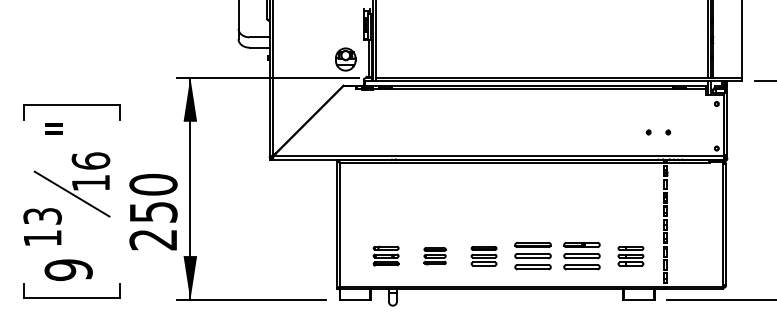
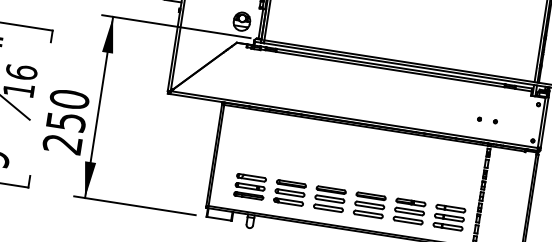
part: (385, 255) -> (249, 186), size x1.43
part: (434, 256) -> (289, 193), size x1.67
part: (483, 256) -> (329, 199), size x1.43
part: (630, 256) -> (449, 217), size x1.43

